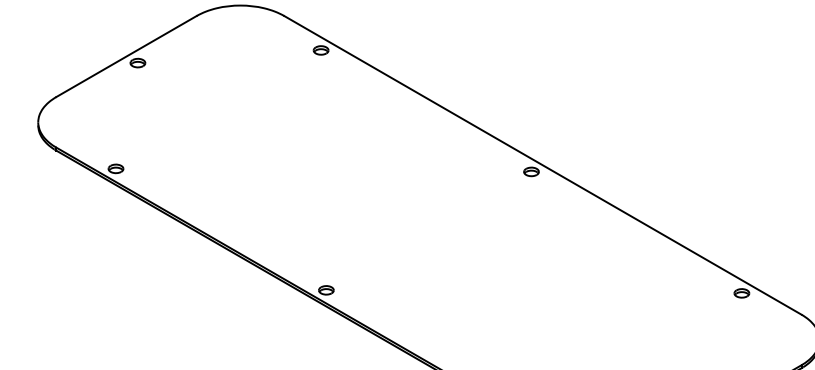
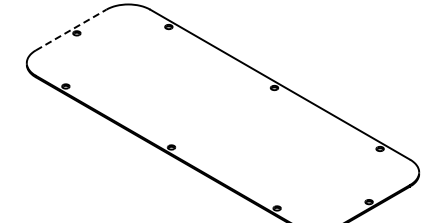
line: (127, 57) -> (71, 30), solid -> dashed

